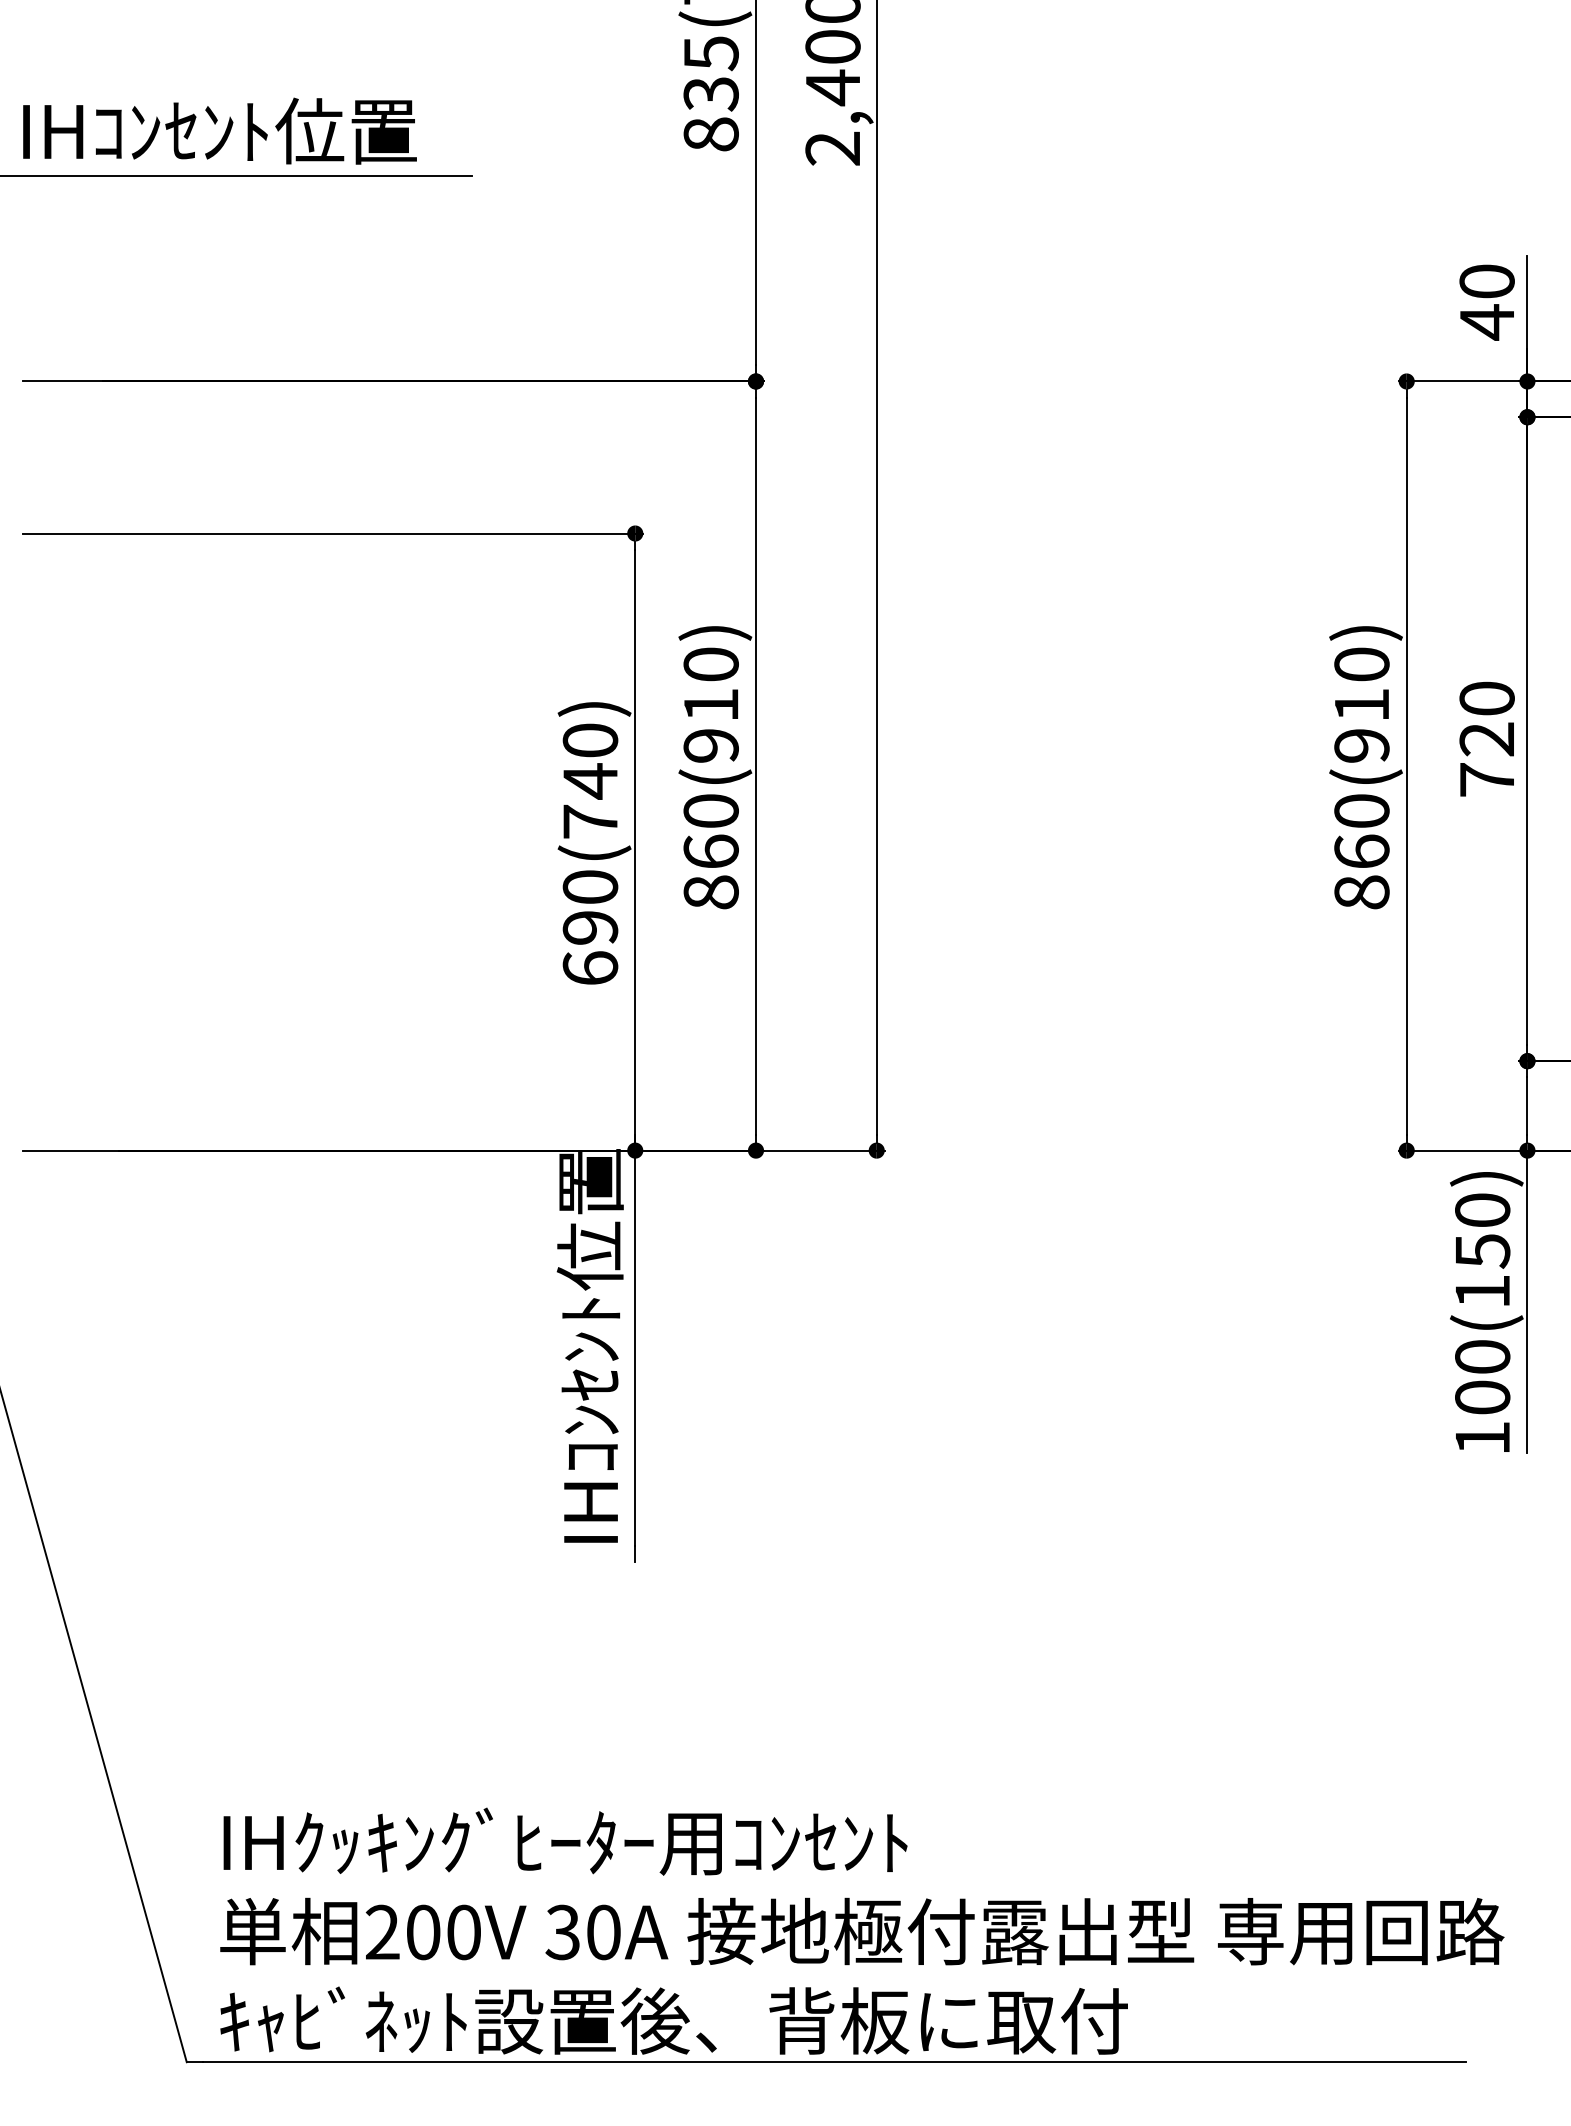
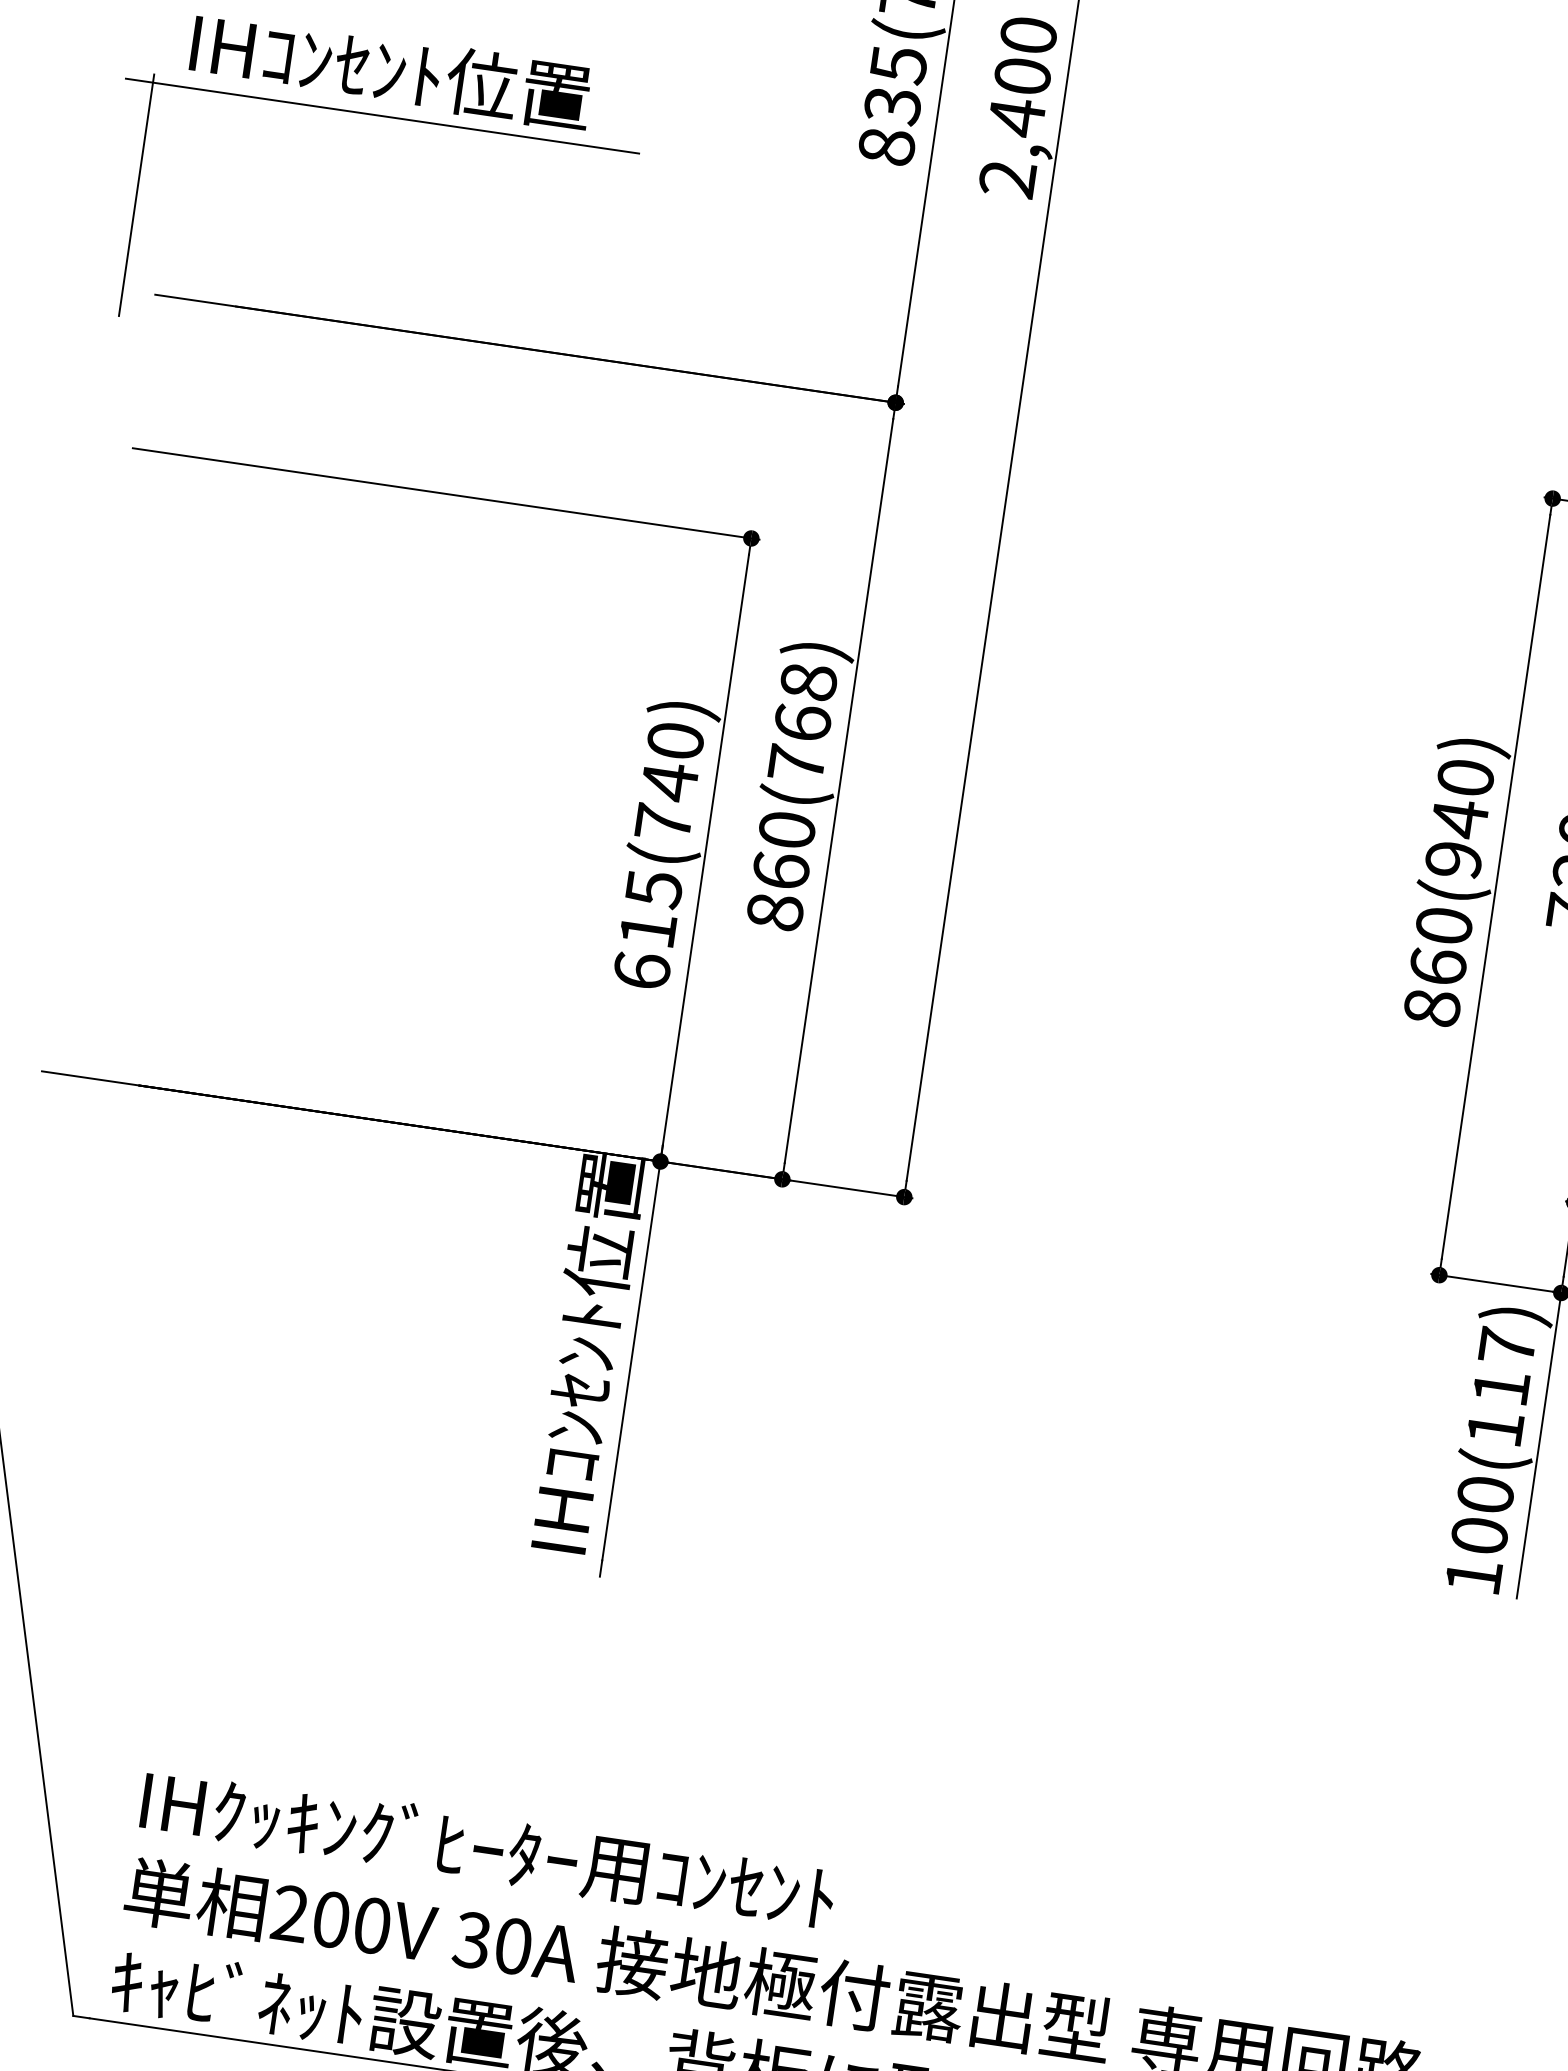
text: (710, 704) -> (802, 722), 860(910) -> 860(768)
text: (1361, 705) -> (1459, 819), 860(910) -> 860(940)
text: (590, 907) -> (651, 909), 690(740) -> 615(740)
text: (1482, 1230) -> (1504, 1367), 100(150) -> 100(117)

